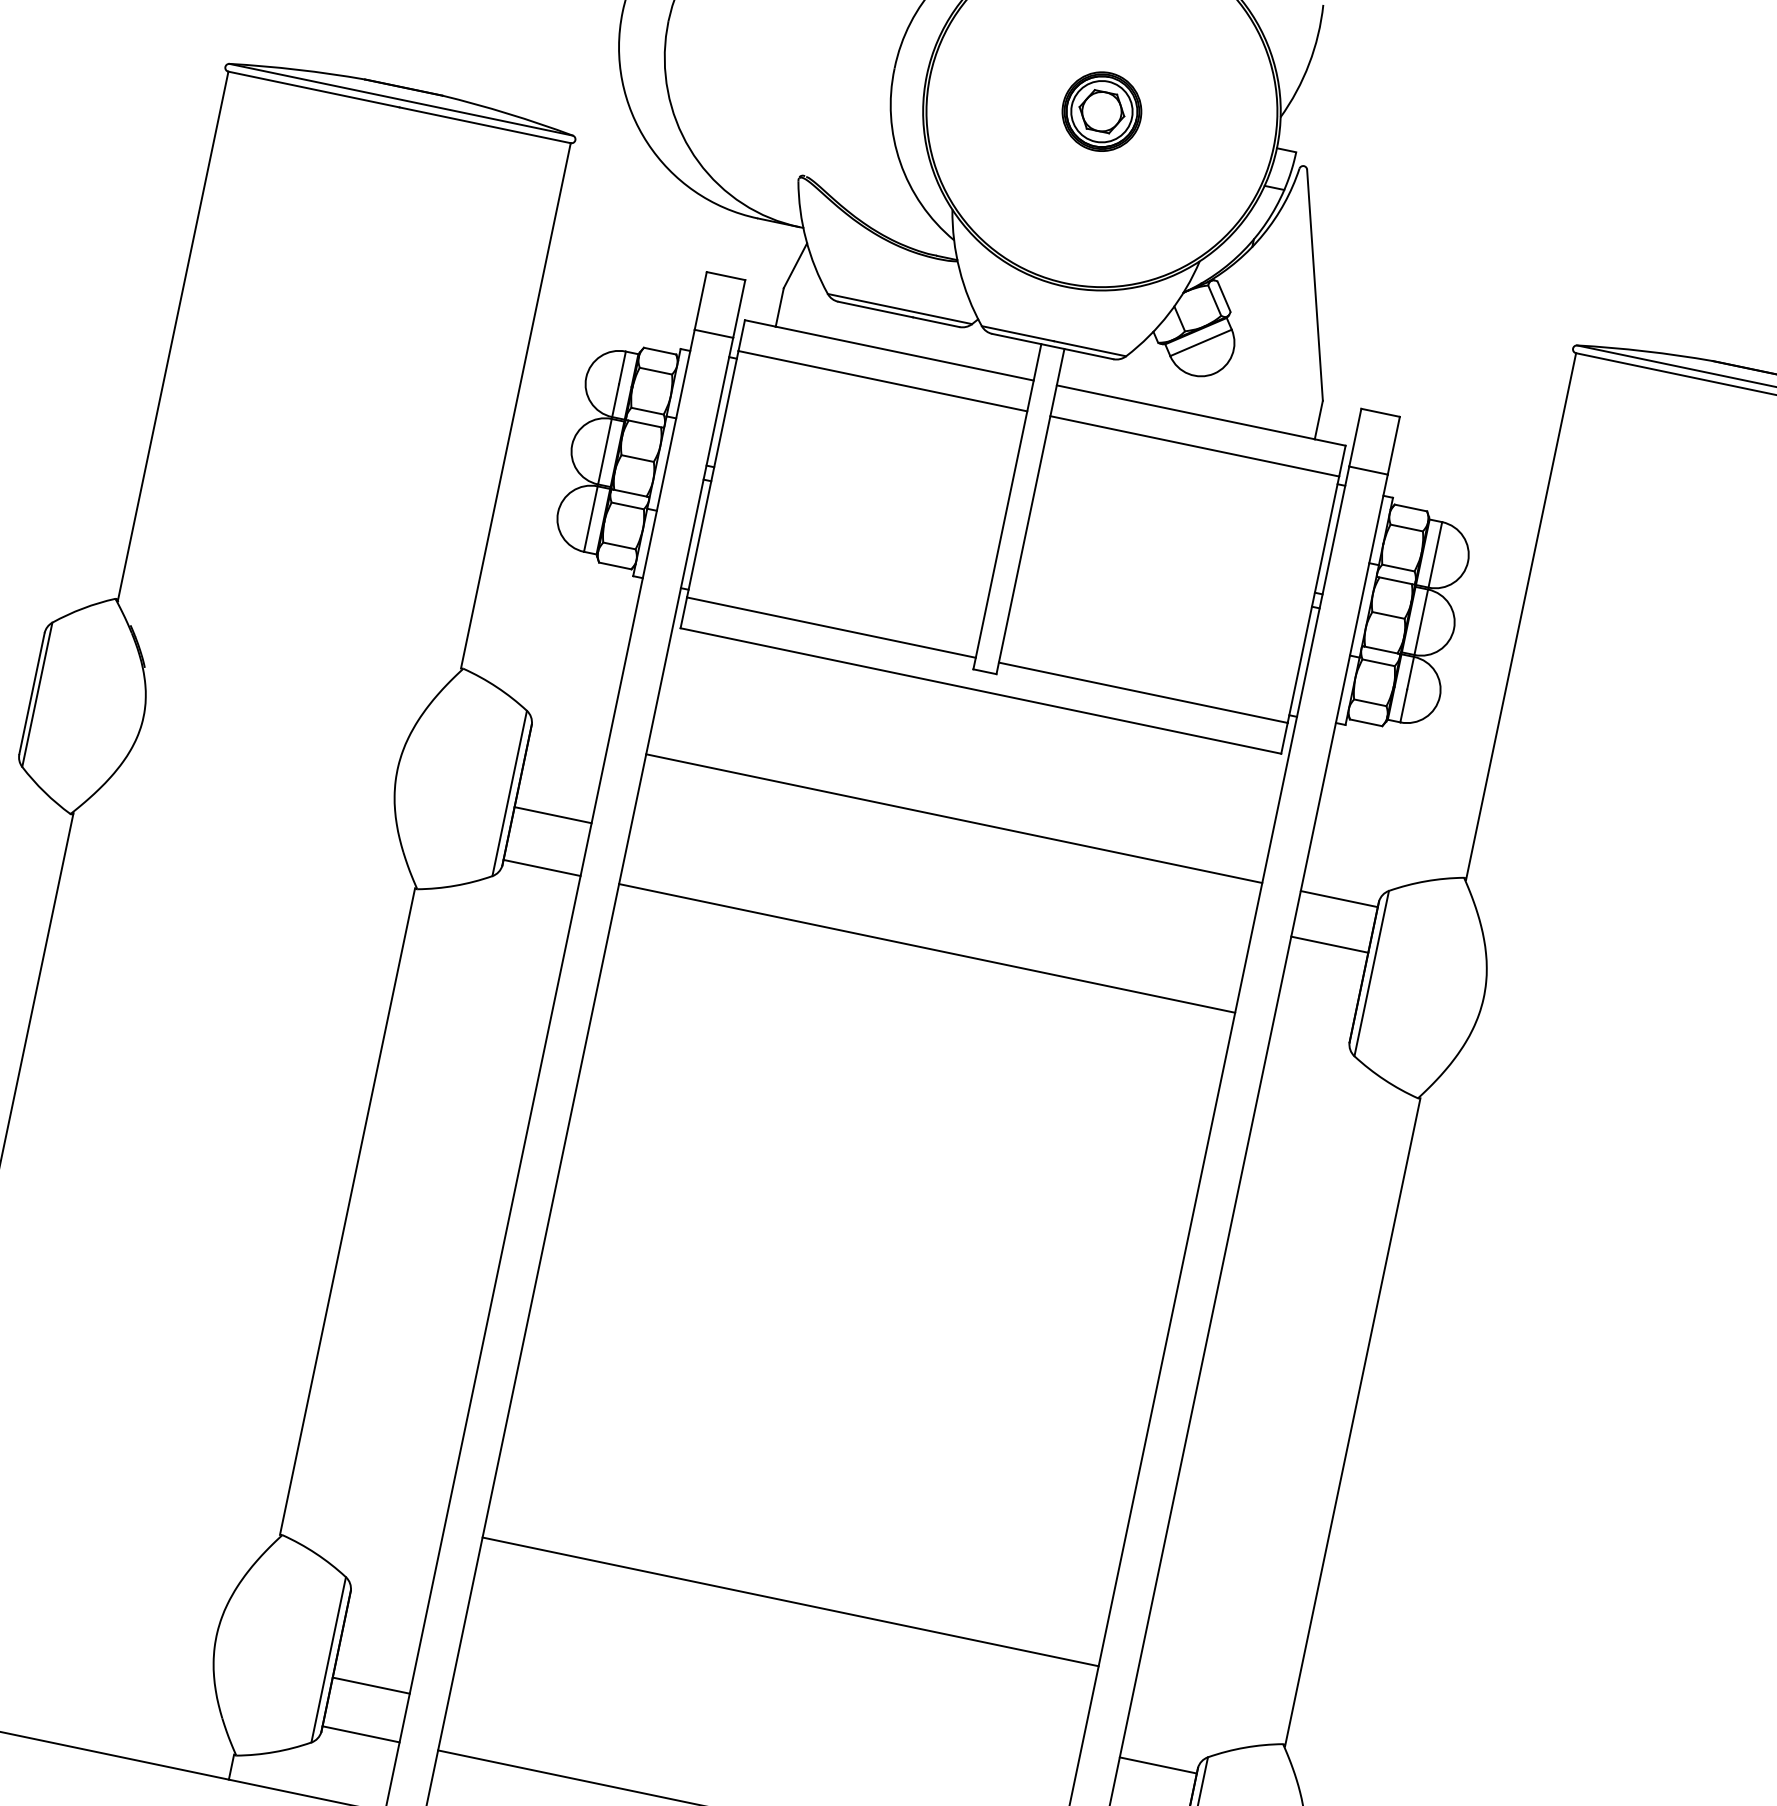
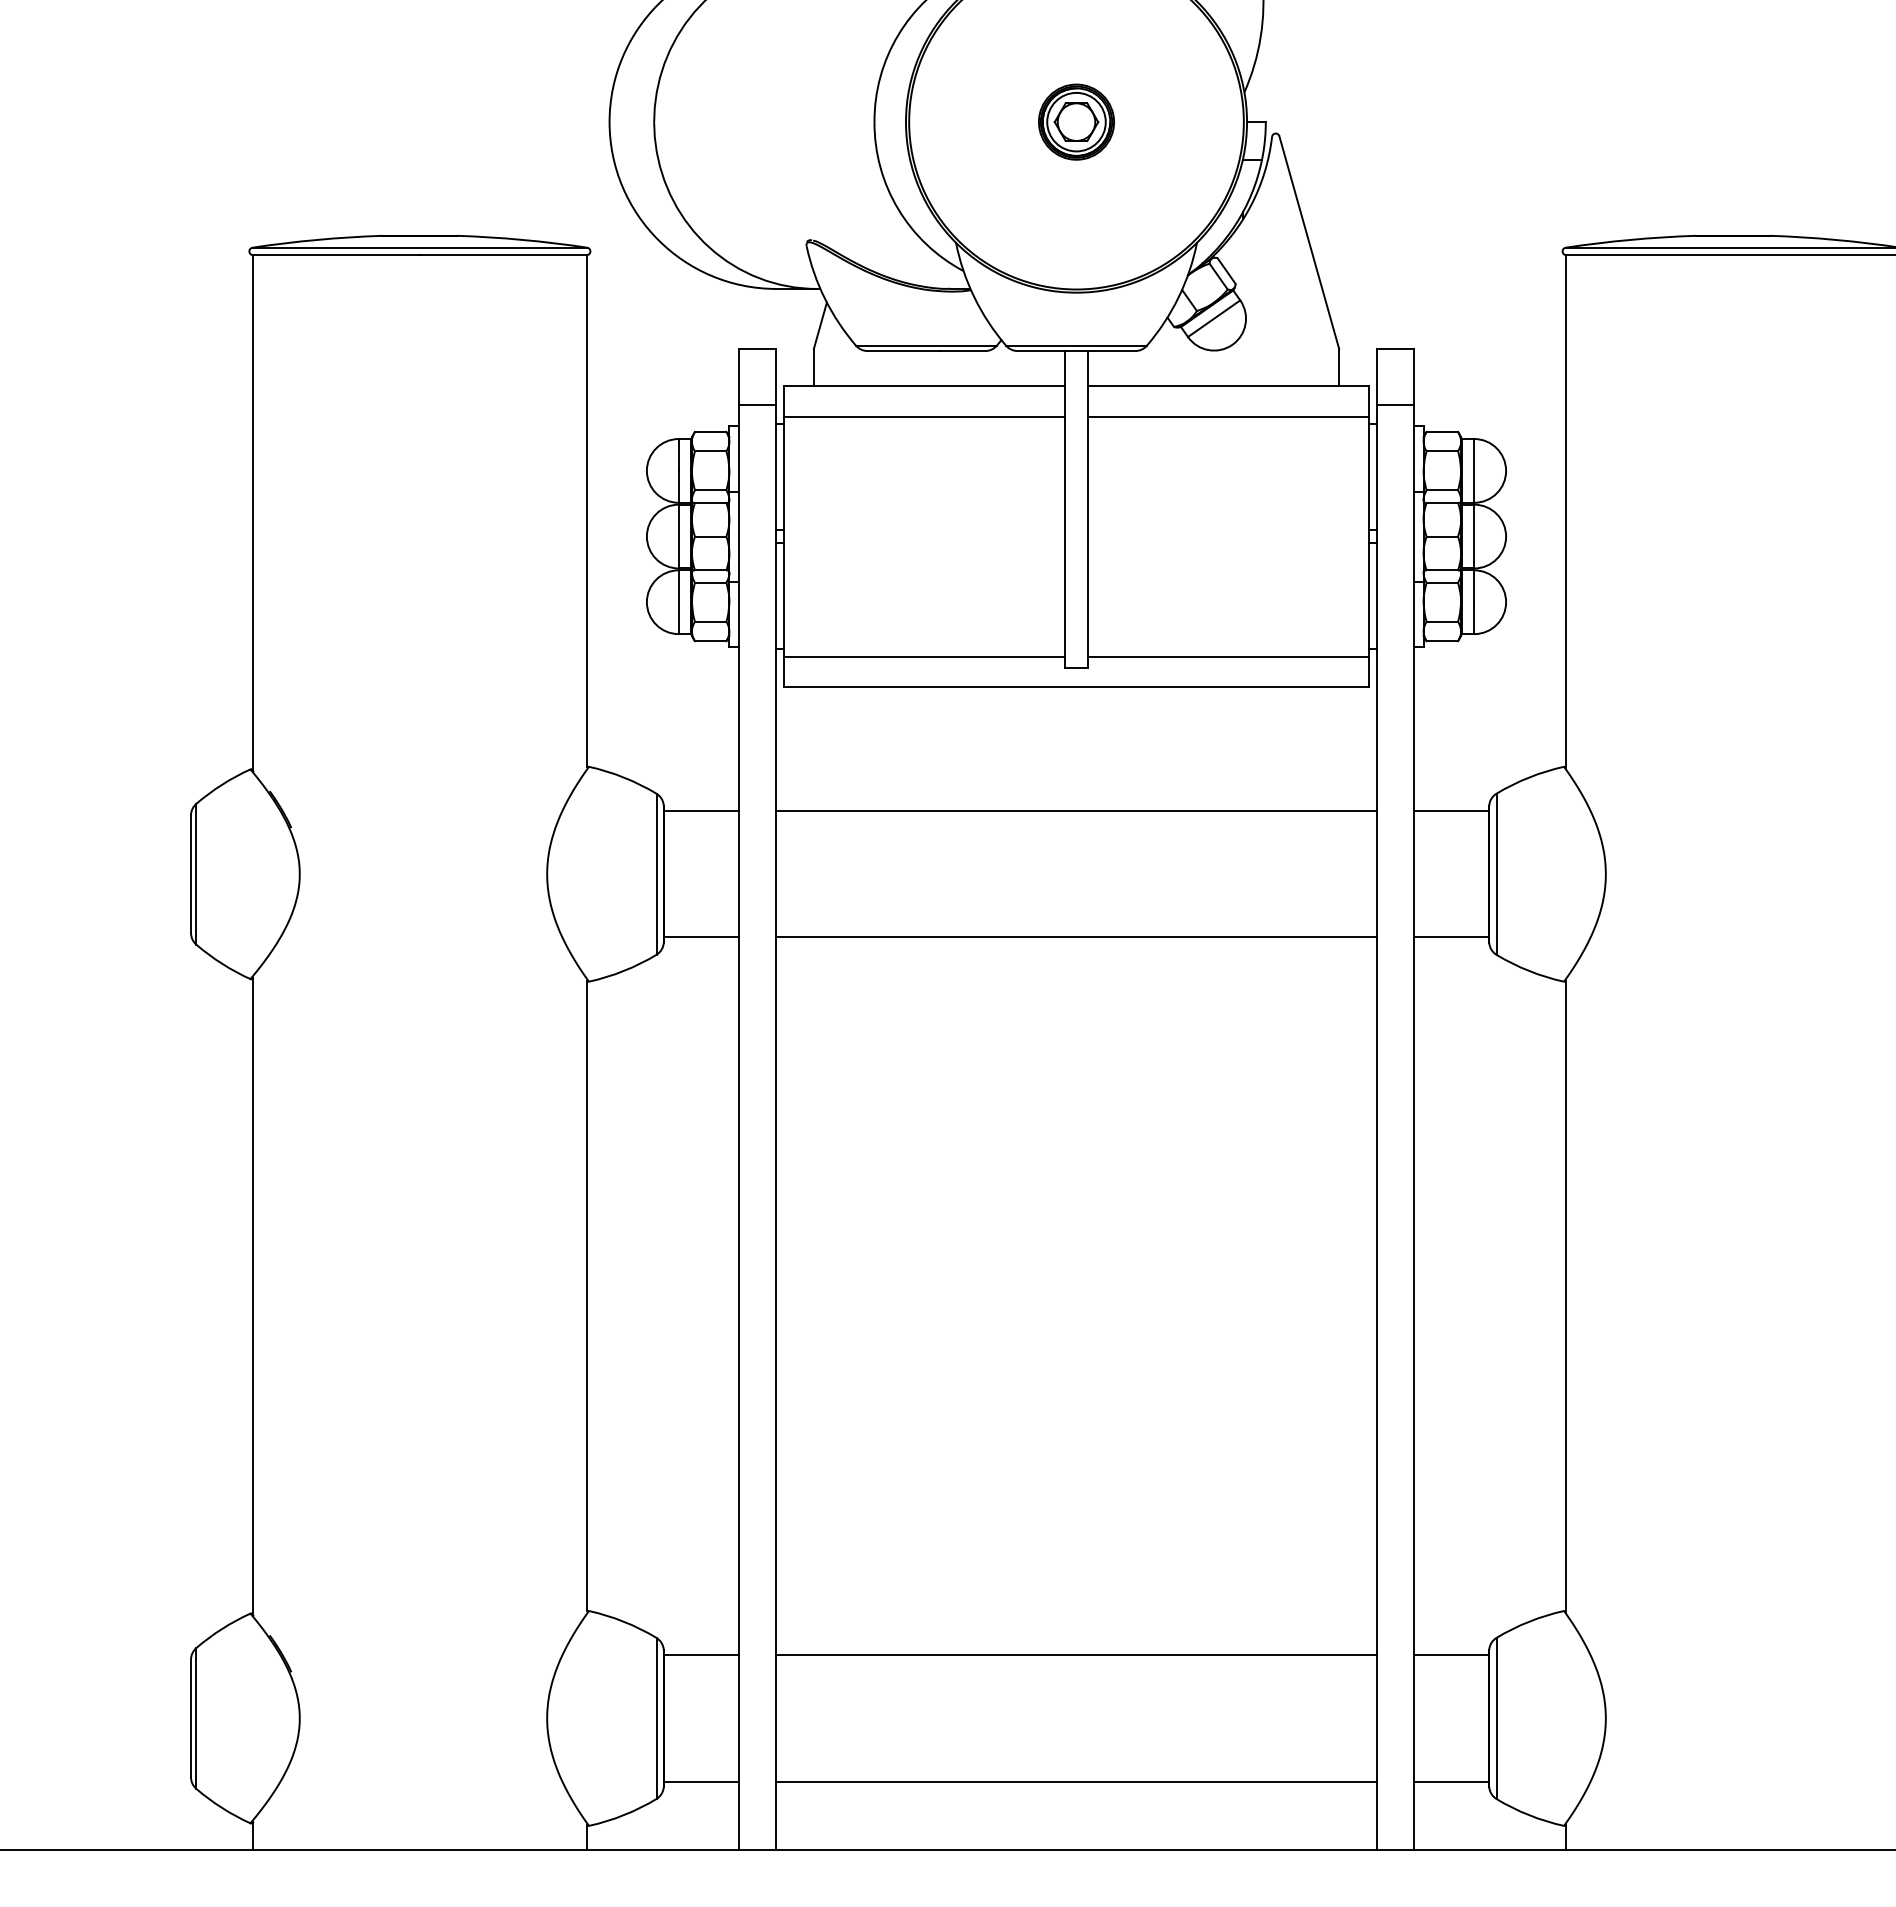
line: (552, 815) -> (700, 811), moved
line: (1329, 944) -> (1451, 937), moved
line: (790, 1602) -> (1076, 1655), moved
line: (370, 1685) -> (700, 1655), moved

